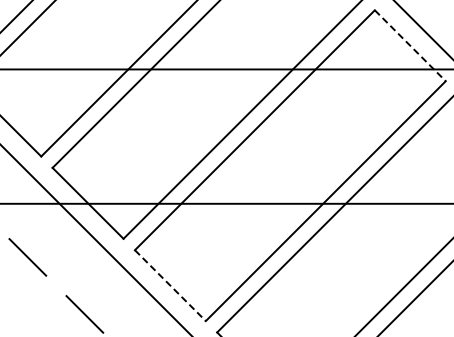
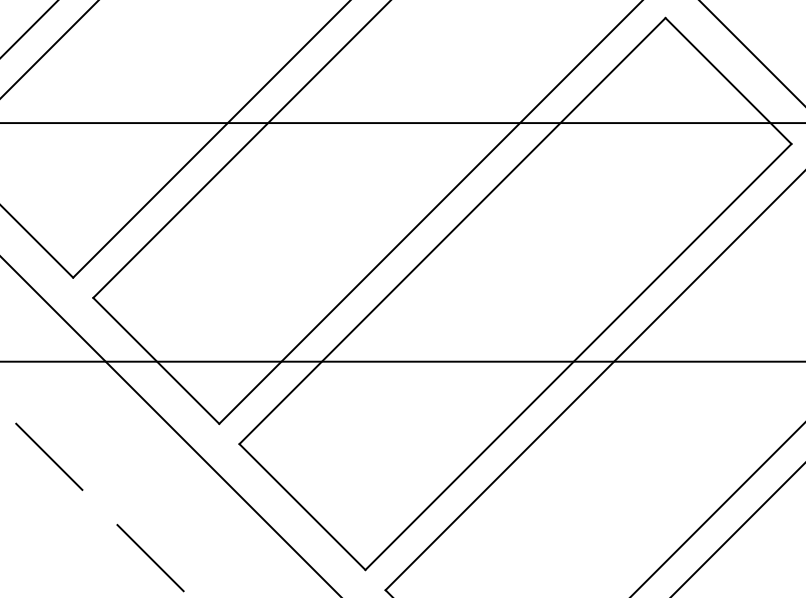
line: (410, 46) -> (728, 82), dashed -> solid
line: (170, 285) -> (302, 506), dashed -> solid

